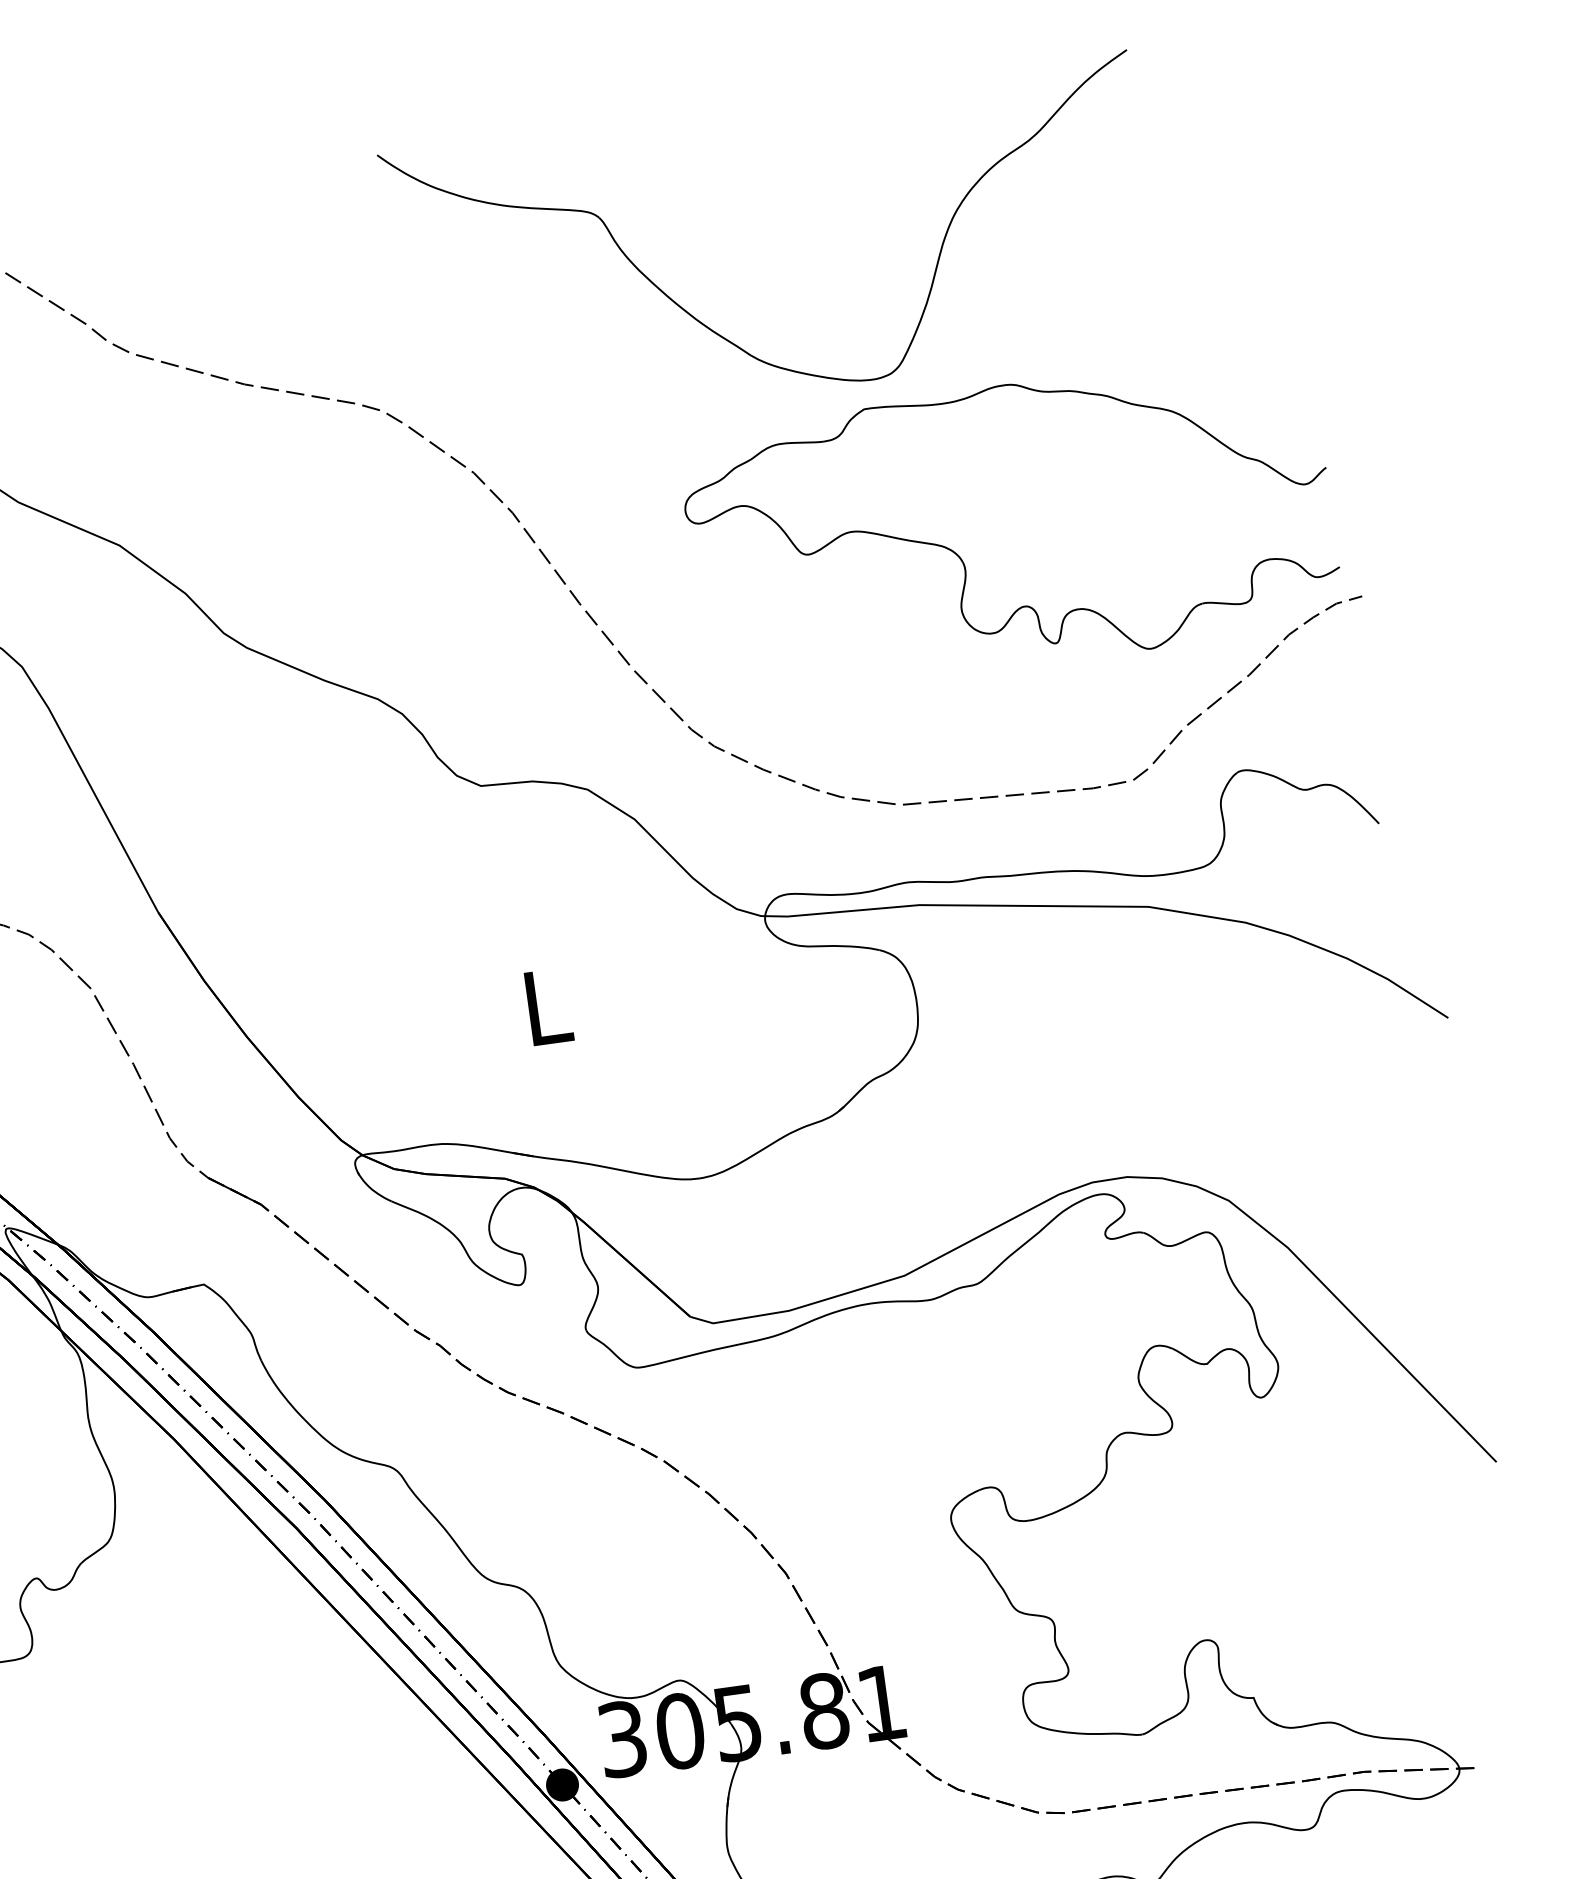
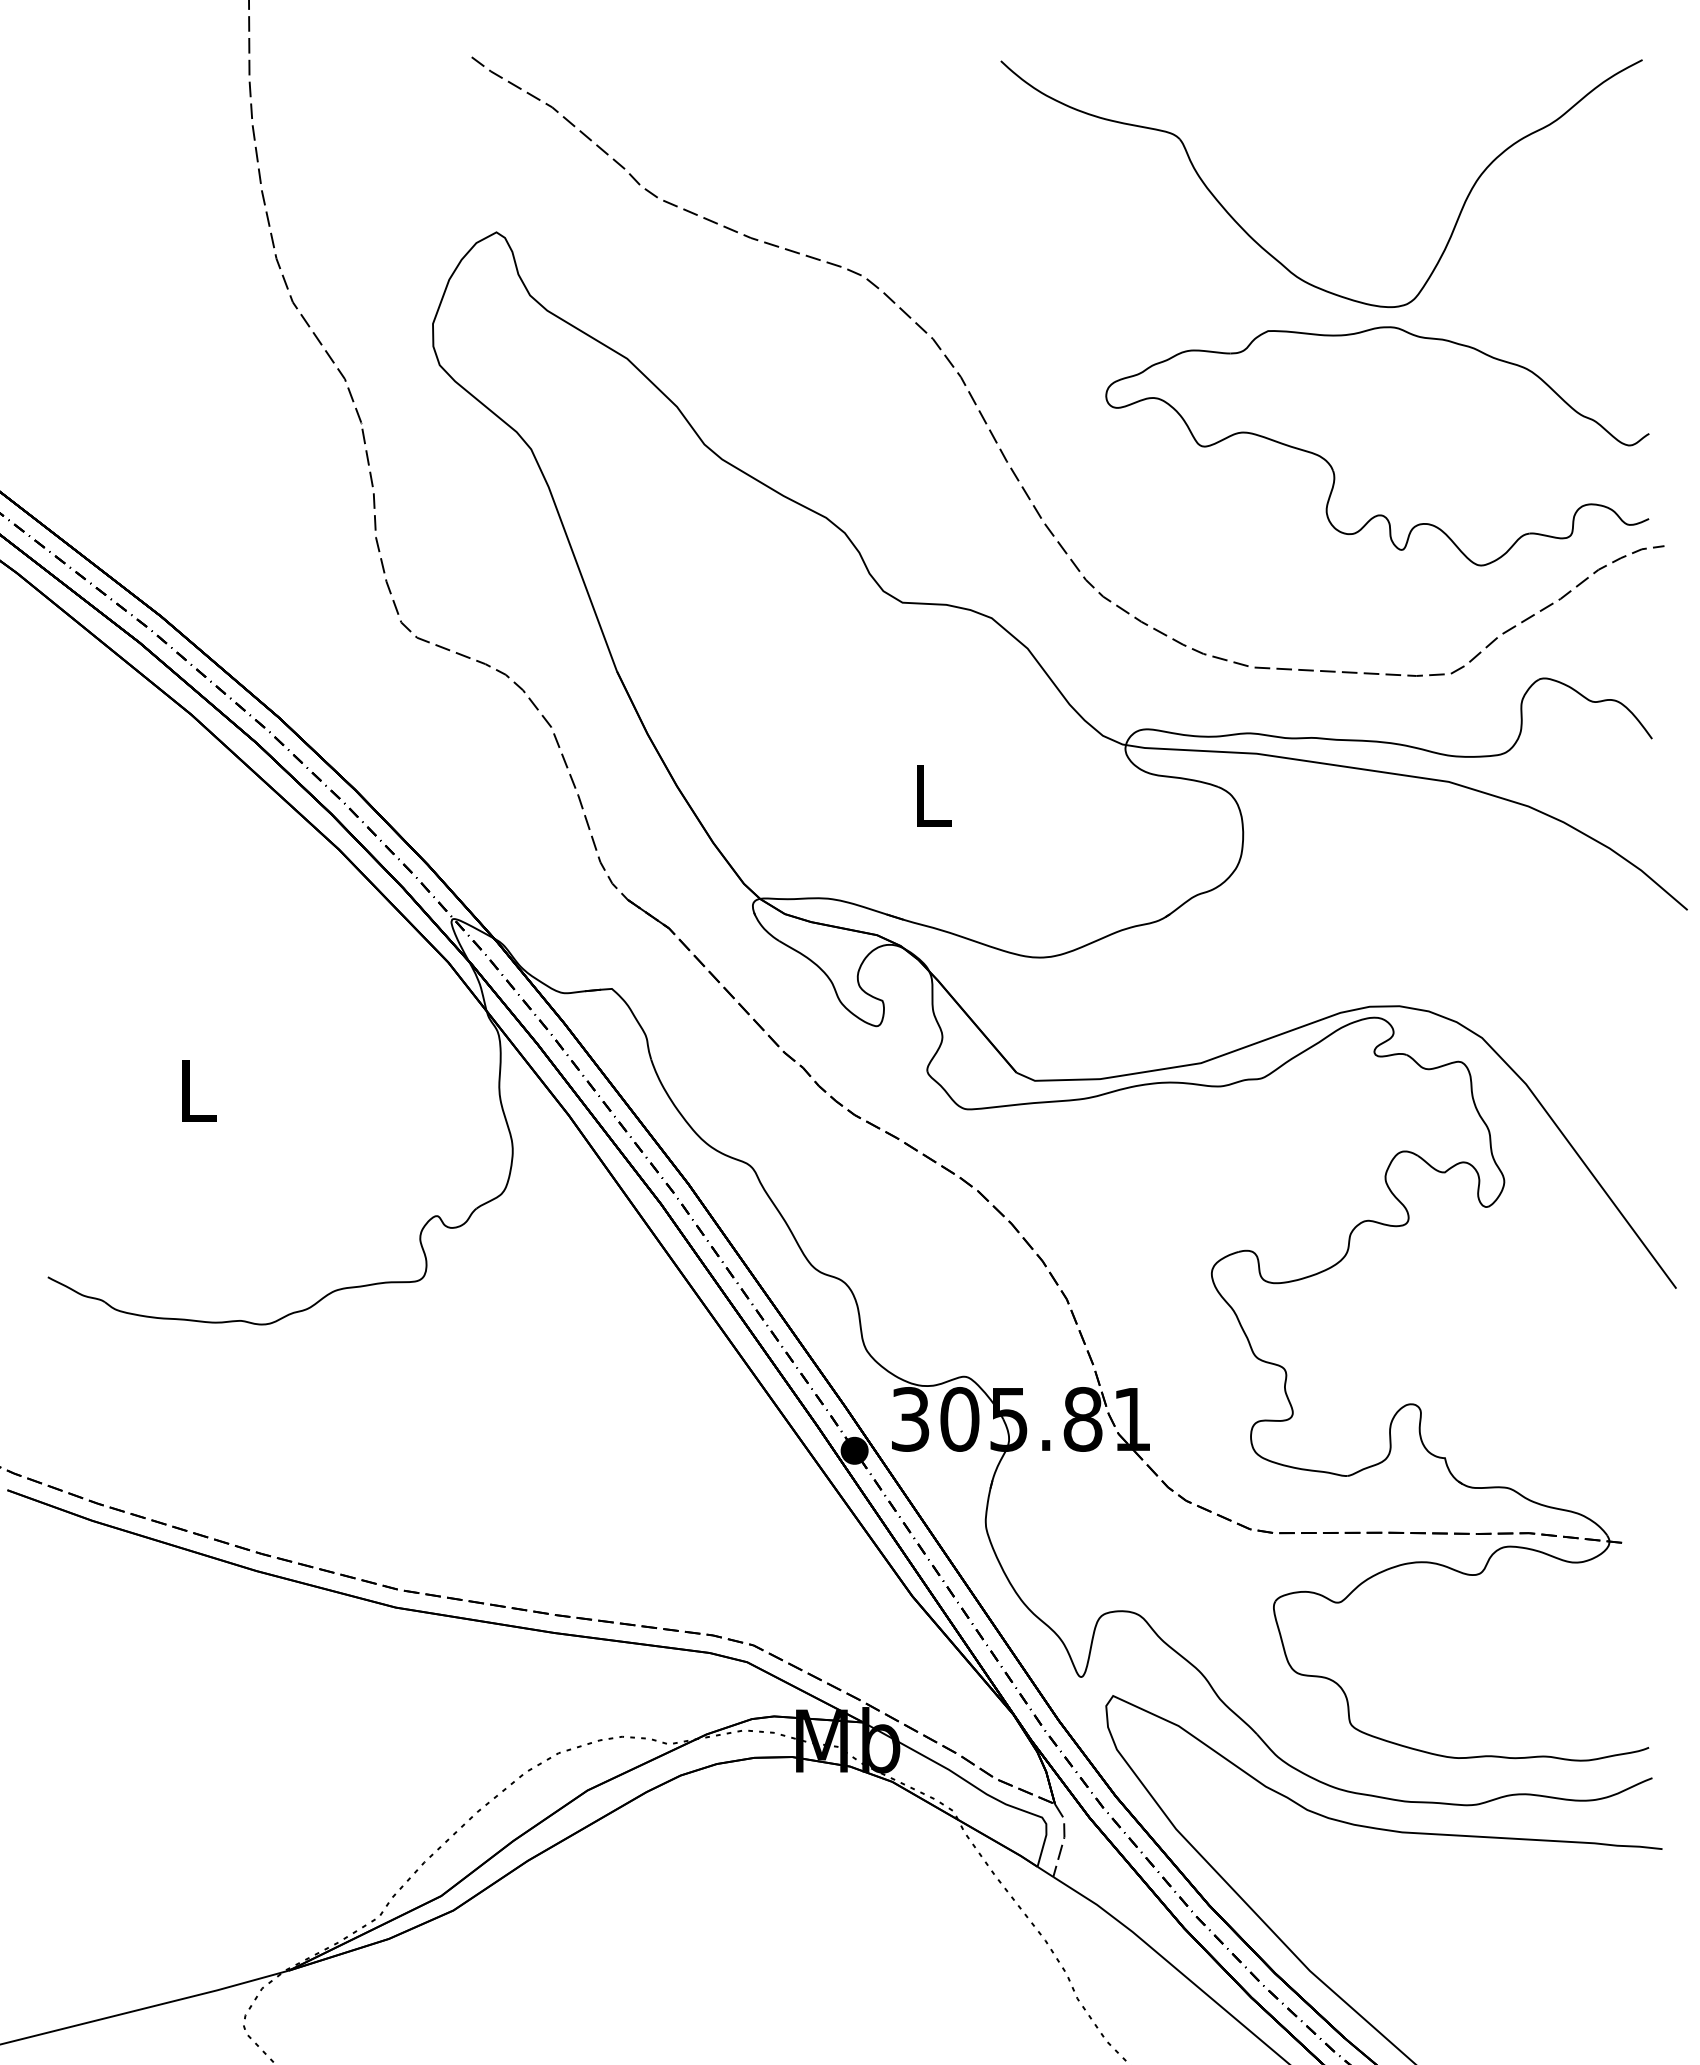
part: (720, 334) -> (1268, 251), moved

